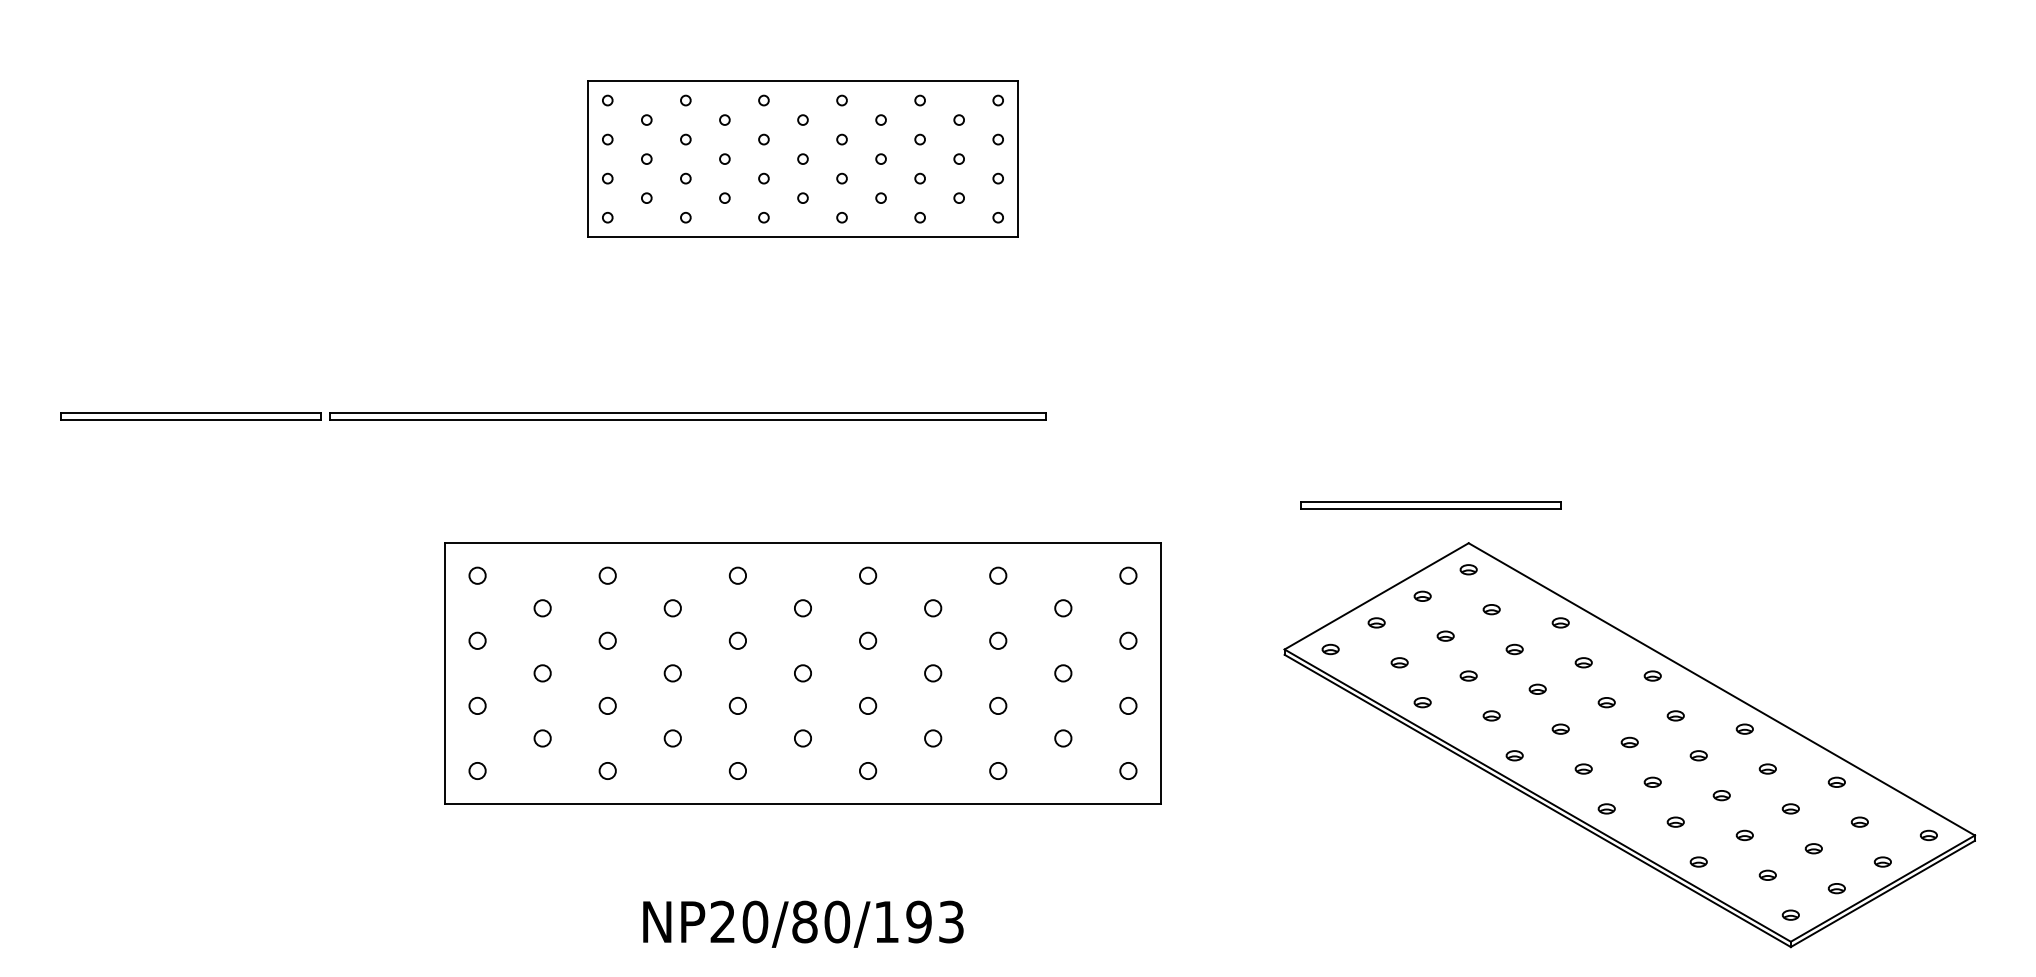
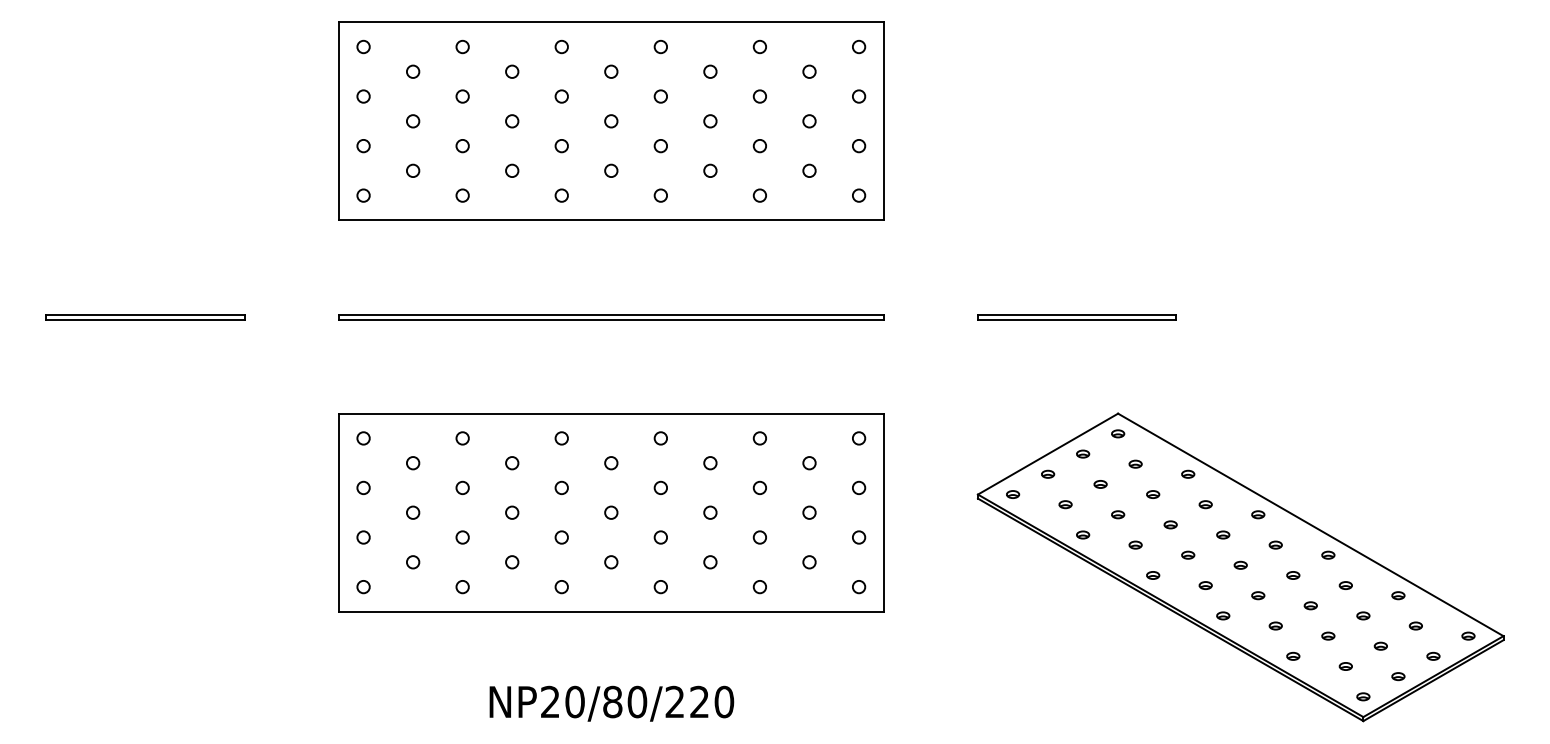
part: (802, 158) -> (610, 120), size x1.67
part: (687, 416) -> (610, 317), moved
part: (1430, 505) -> (1076, 317), moved
text: (919, 921) -> (700, 701), NP20/80/193 -> NP20/80/220

